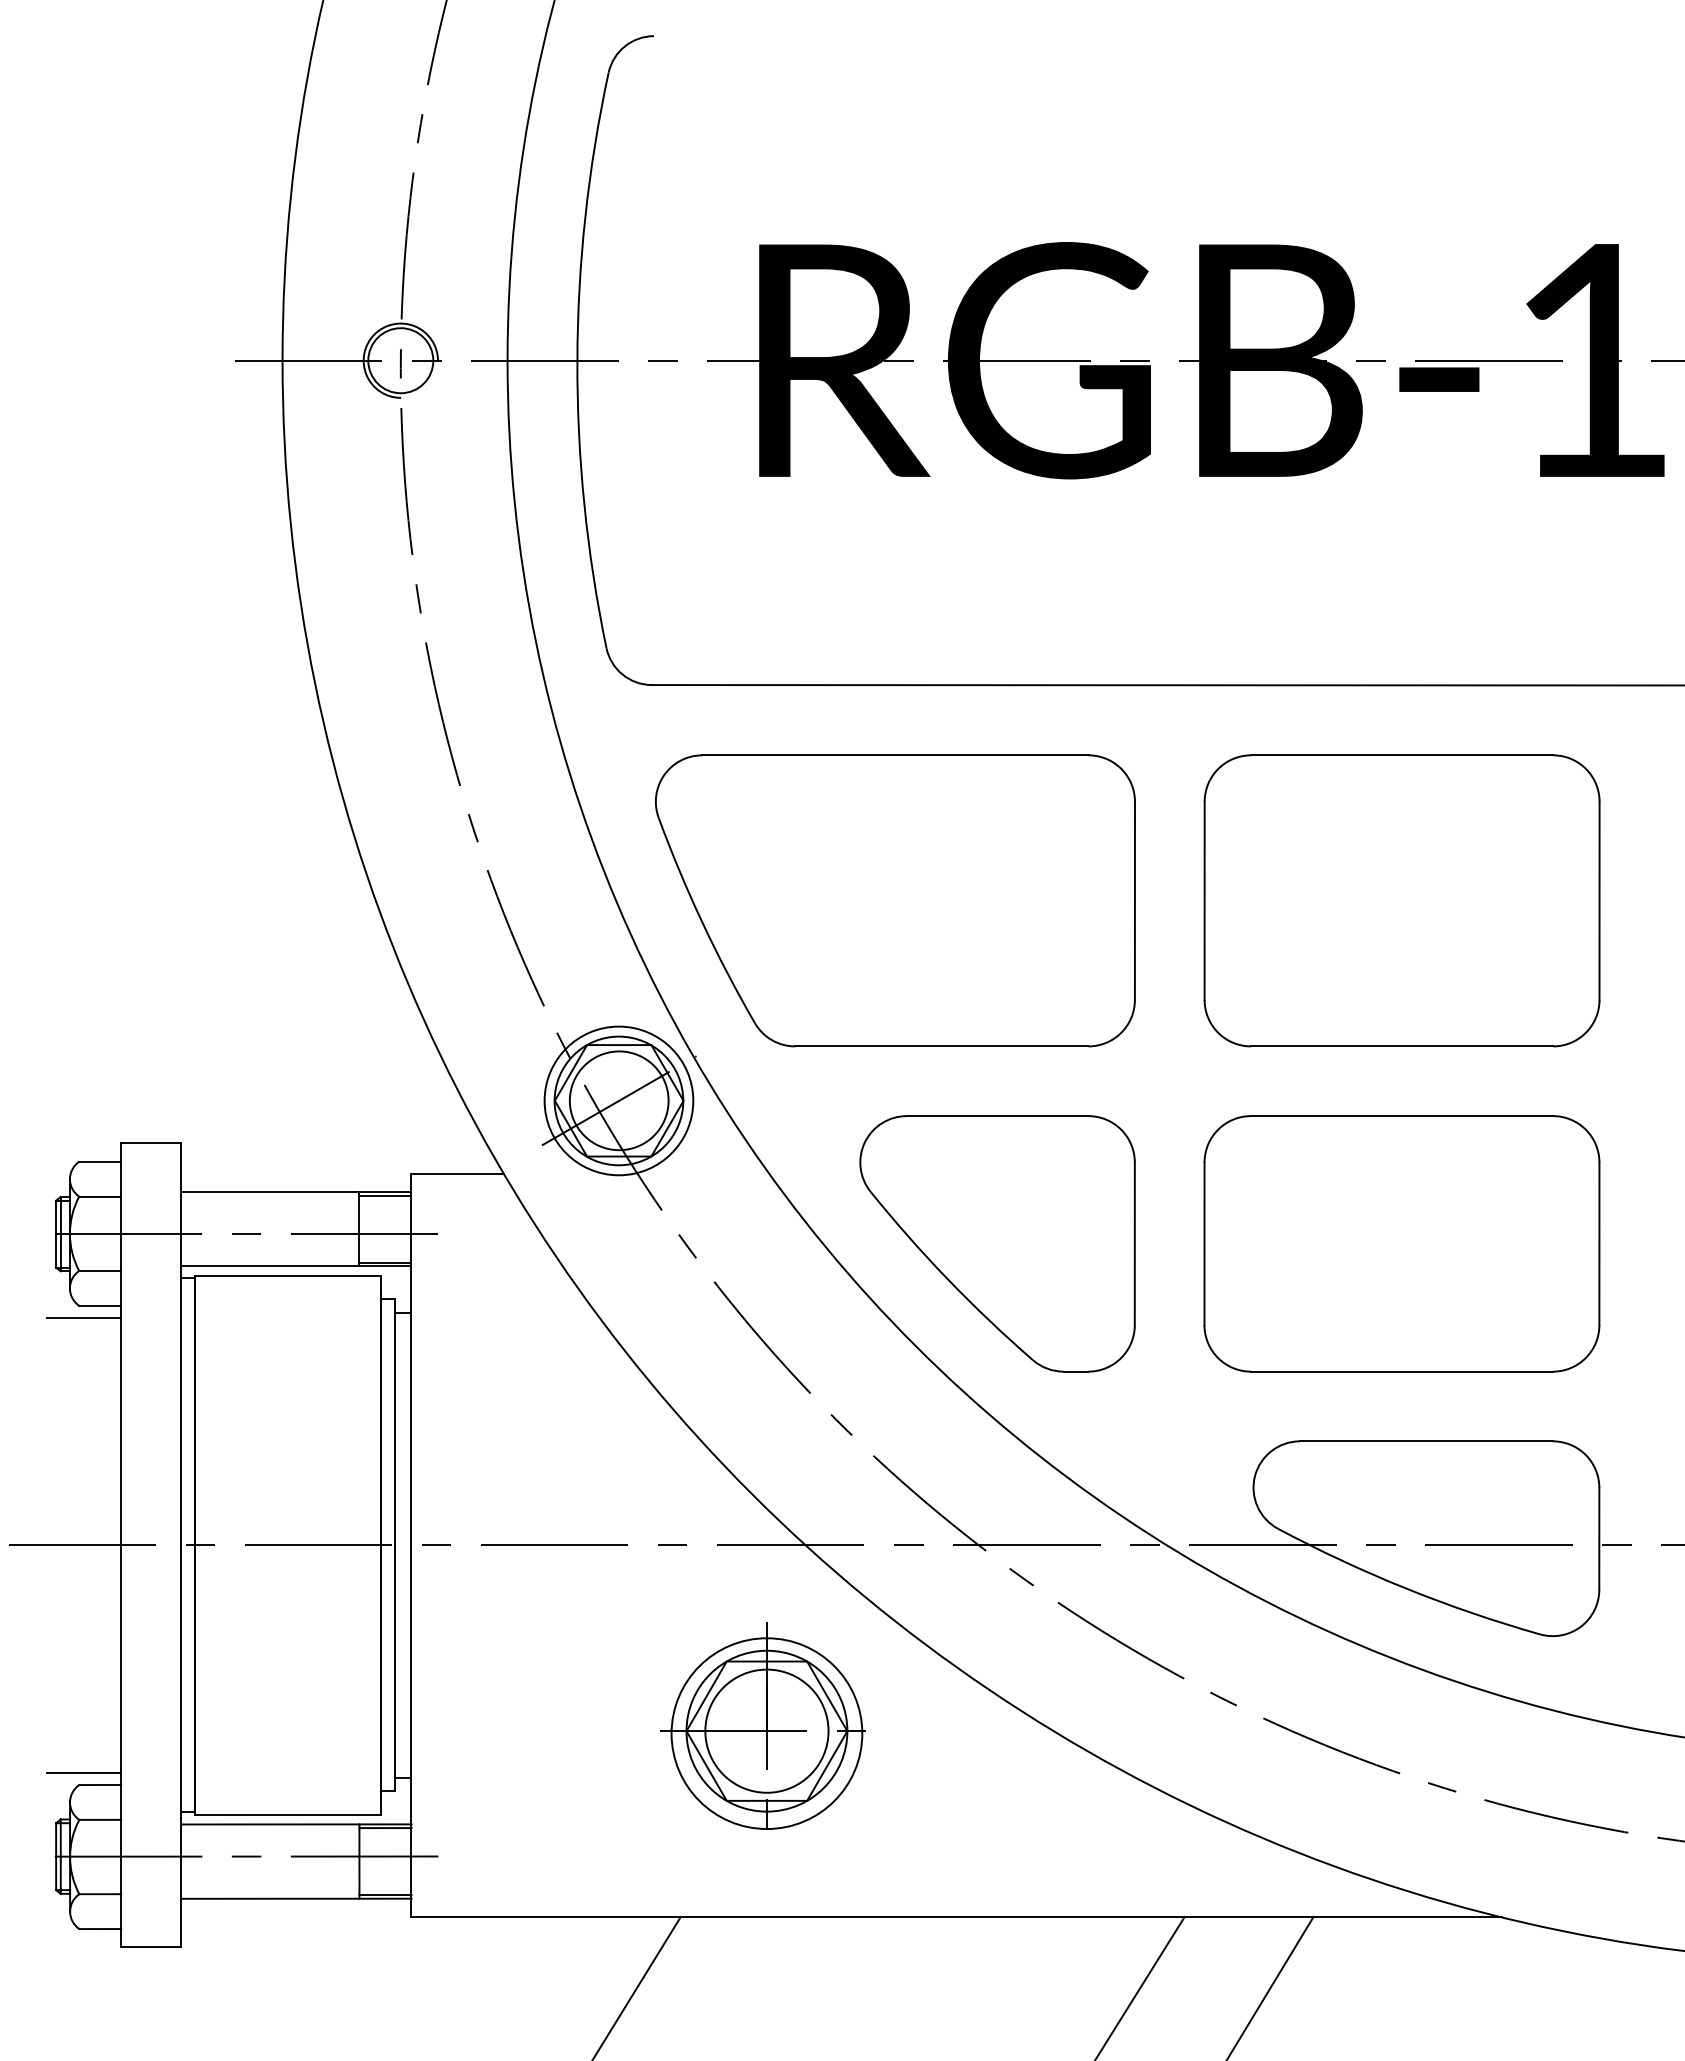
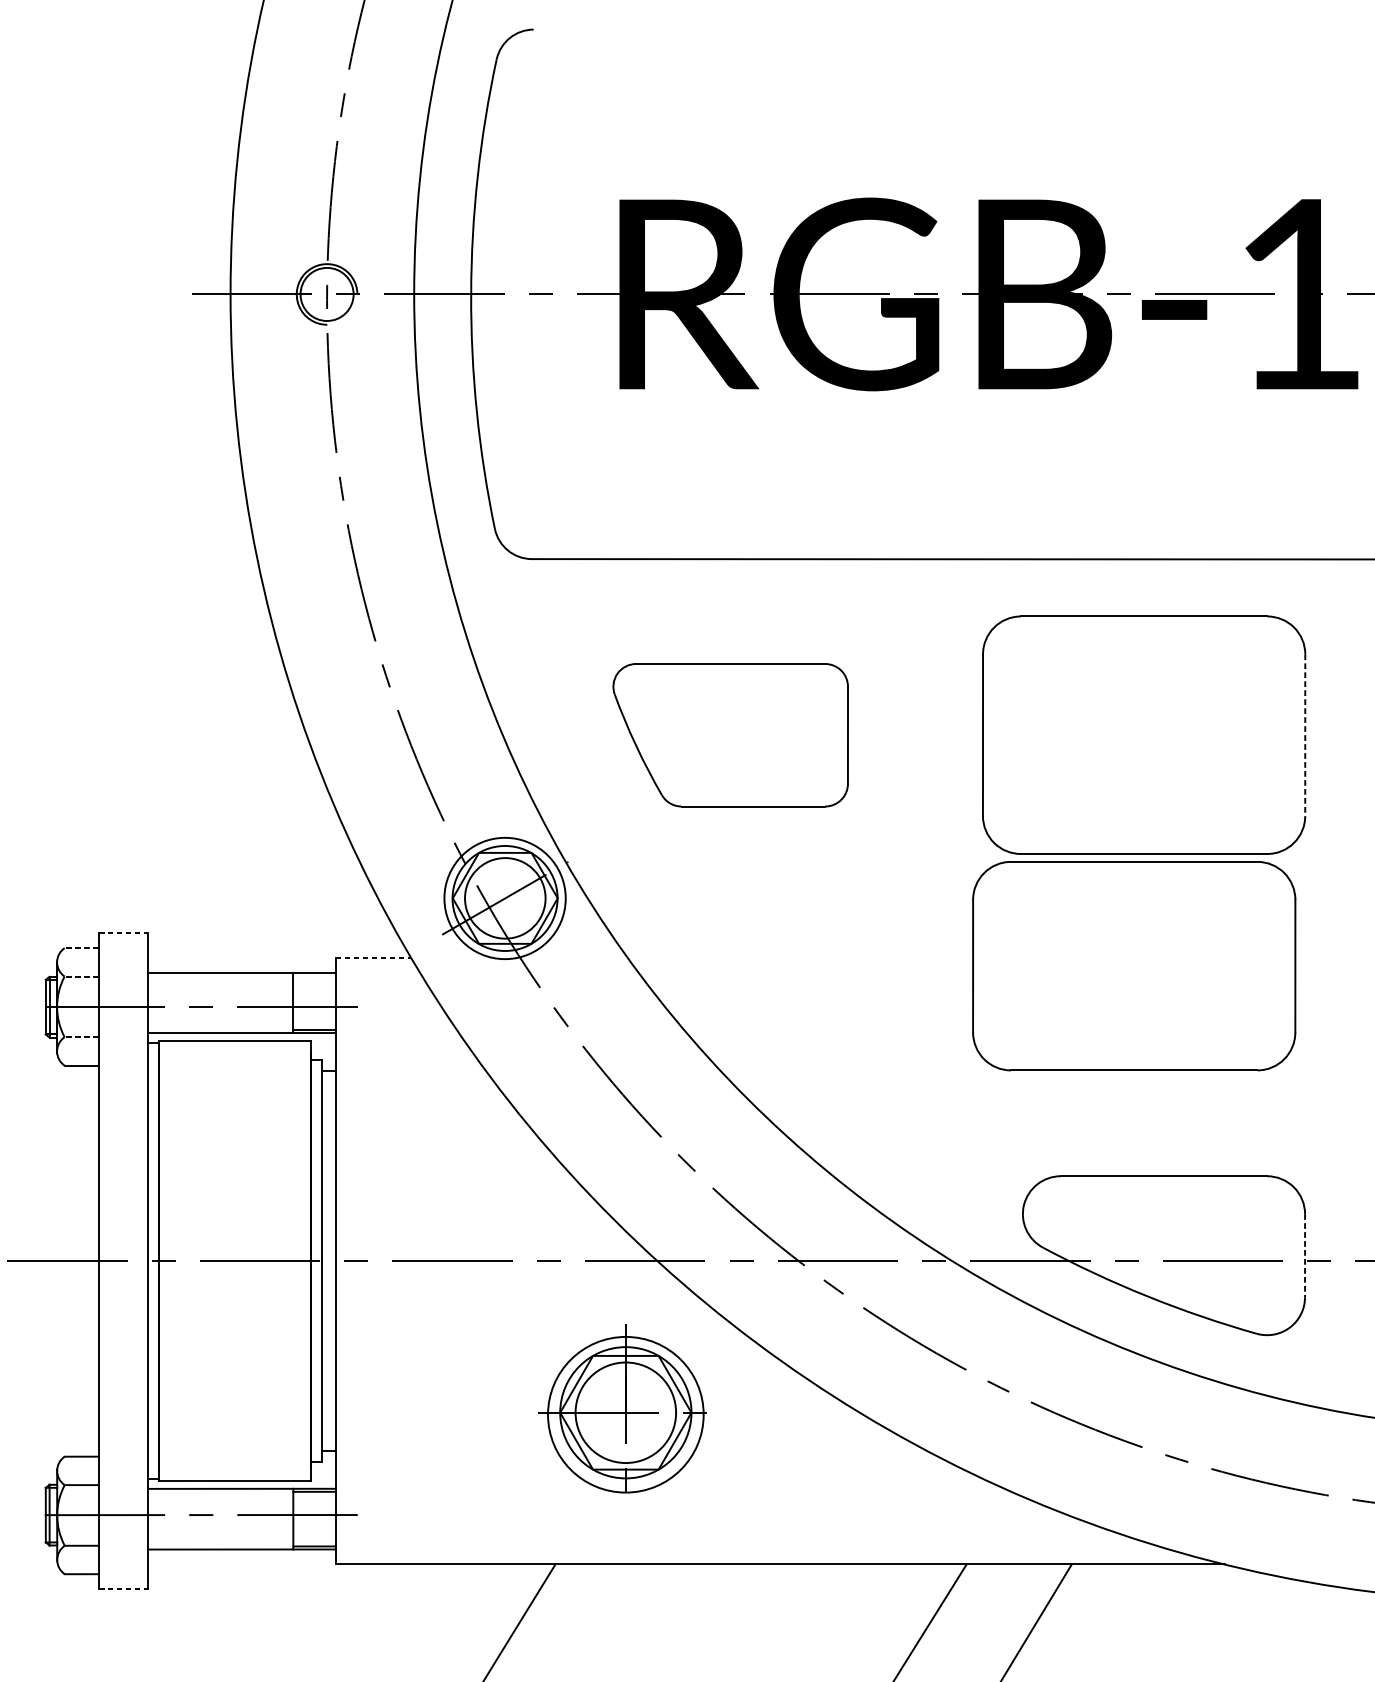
part: (895, 900) -> (730, 734), size x0.6
line: (1599, 901) -> (1305, 735), solid -> dashed
line: (151, 1143) -> (123, 933), solid -> dashed
line: (100, 1161) -> (82, 947), solid -> dashed
line: (458, 1173) -> (374, 957), solid -> dashed
line: (385, 1195) -> (314, 975), removed
line: (100, 1196) -> (82, 976), solid -> dashed
part: (997, 1243) -> (813, 1014), removed
part: (1401, 1243) -> (1133, 965), moved
line: (100, 1270) -> (82, 1036), solid -> dashed
line: (83, 1317) -> (68, 1075), removed
line: (1599, 1538) -> (1305, 1255), solid -> dashed
line: (83, 1773) -> (68, 1447), removed
line: (151, 1947) -> (123, 1589), solid -> dashed

